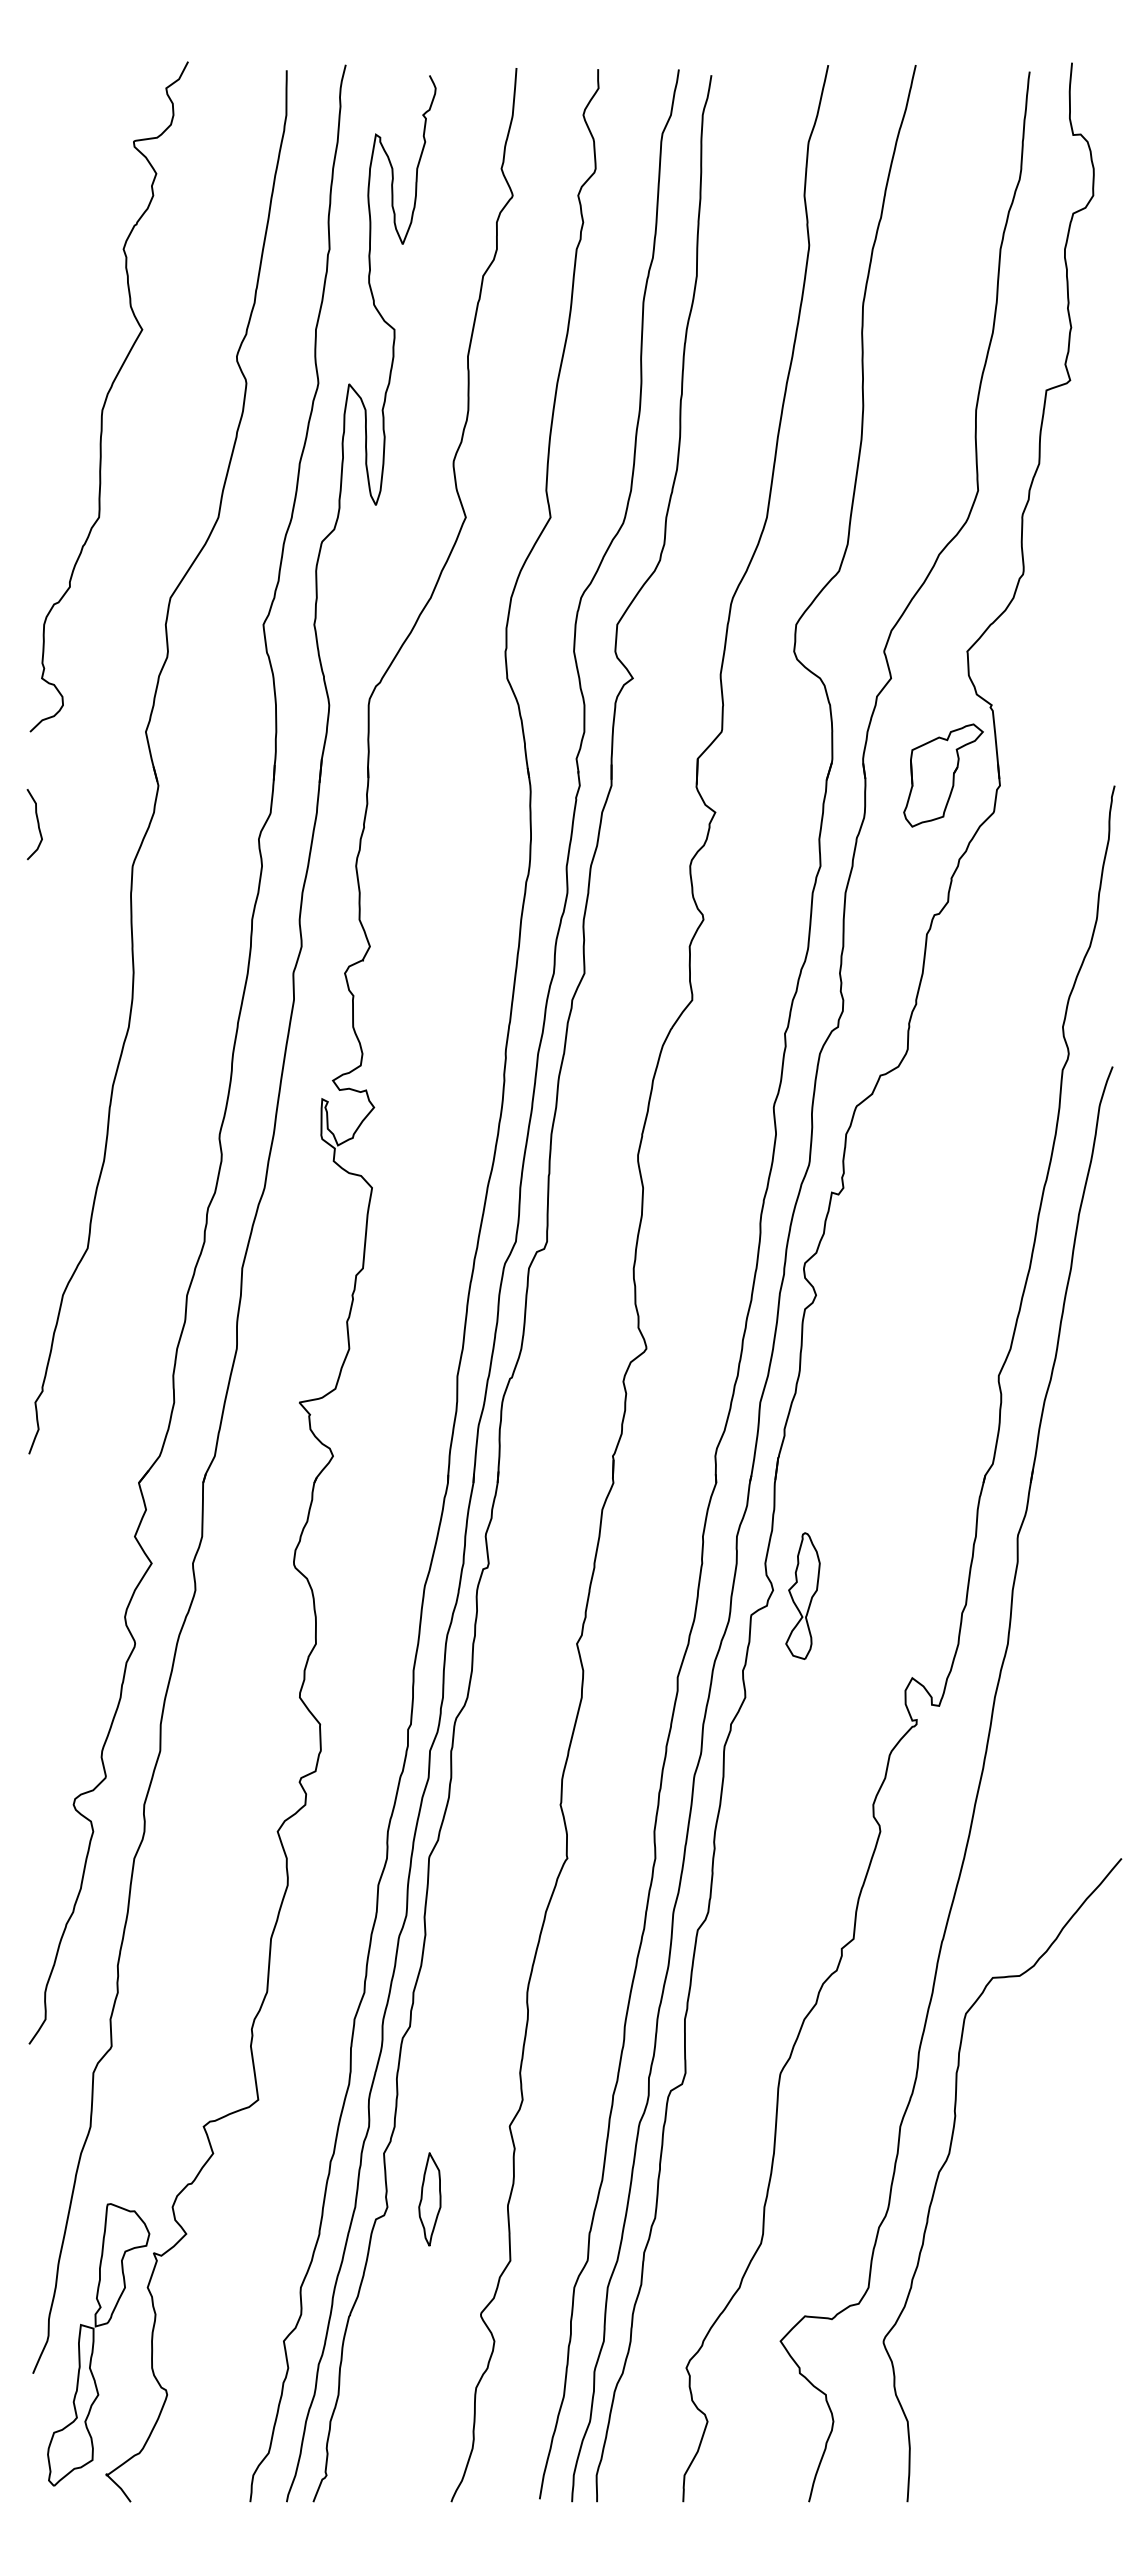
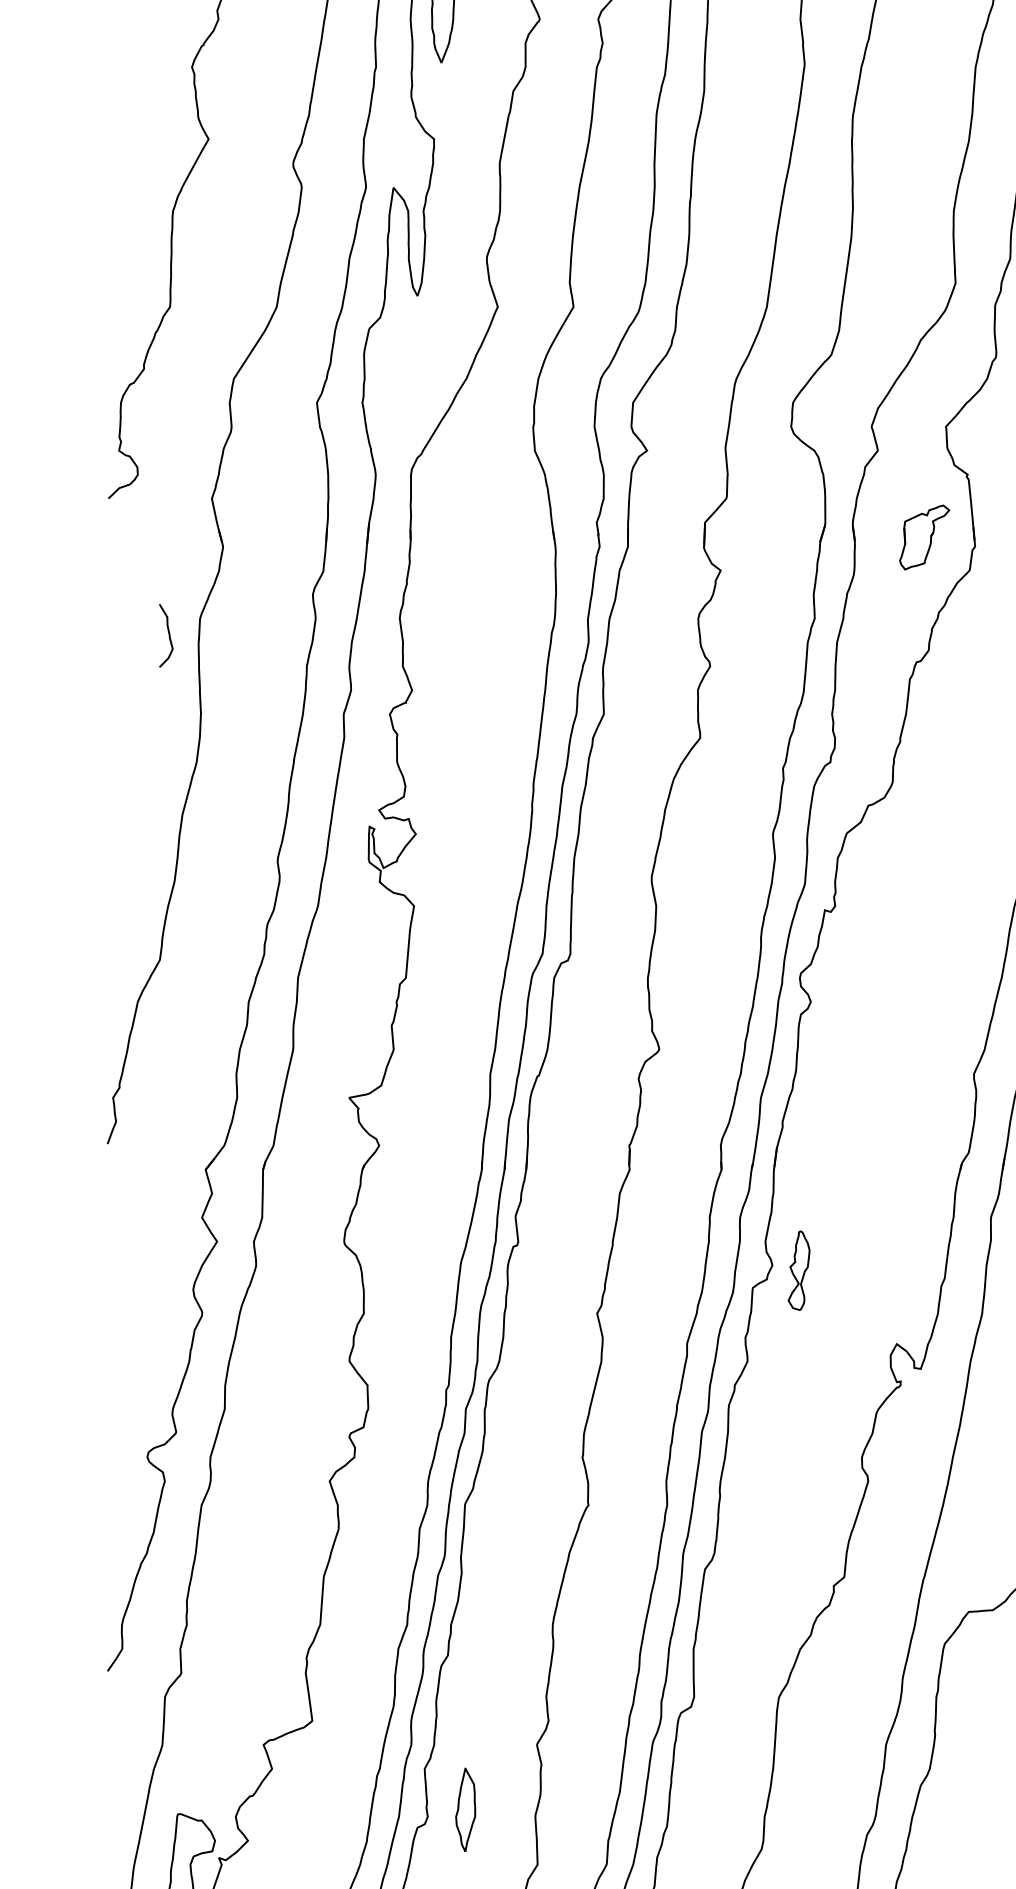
part: (943, 775) -> (924, 537), size x0.7
curve: (37, 824) -> (168, 635), moved
part: (802, 1595) -> (798, 1270), size x0.7

